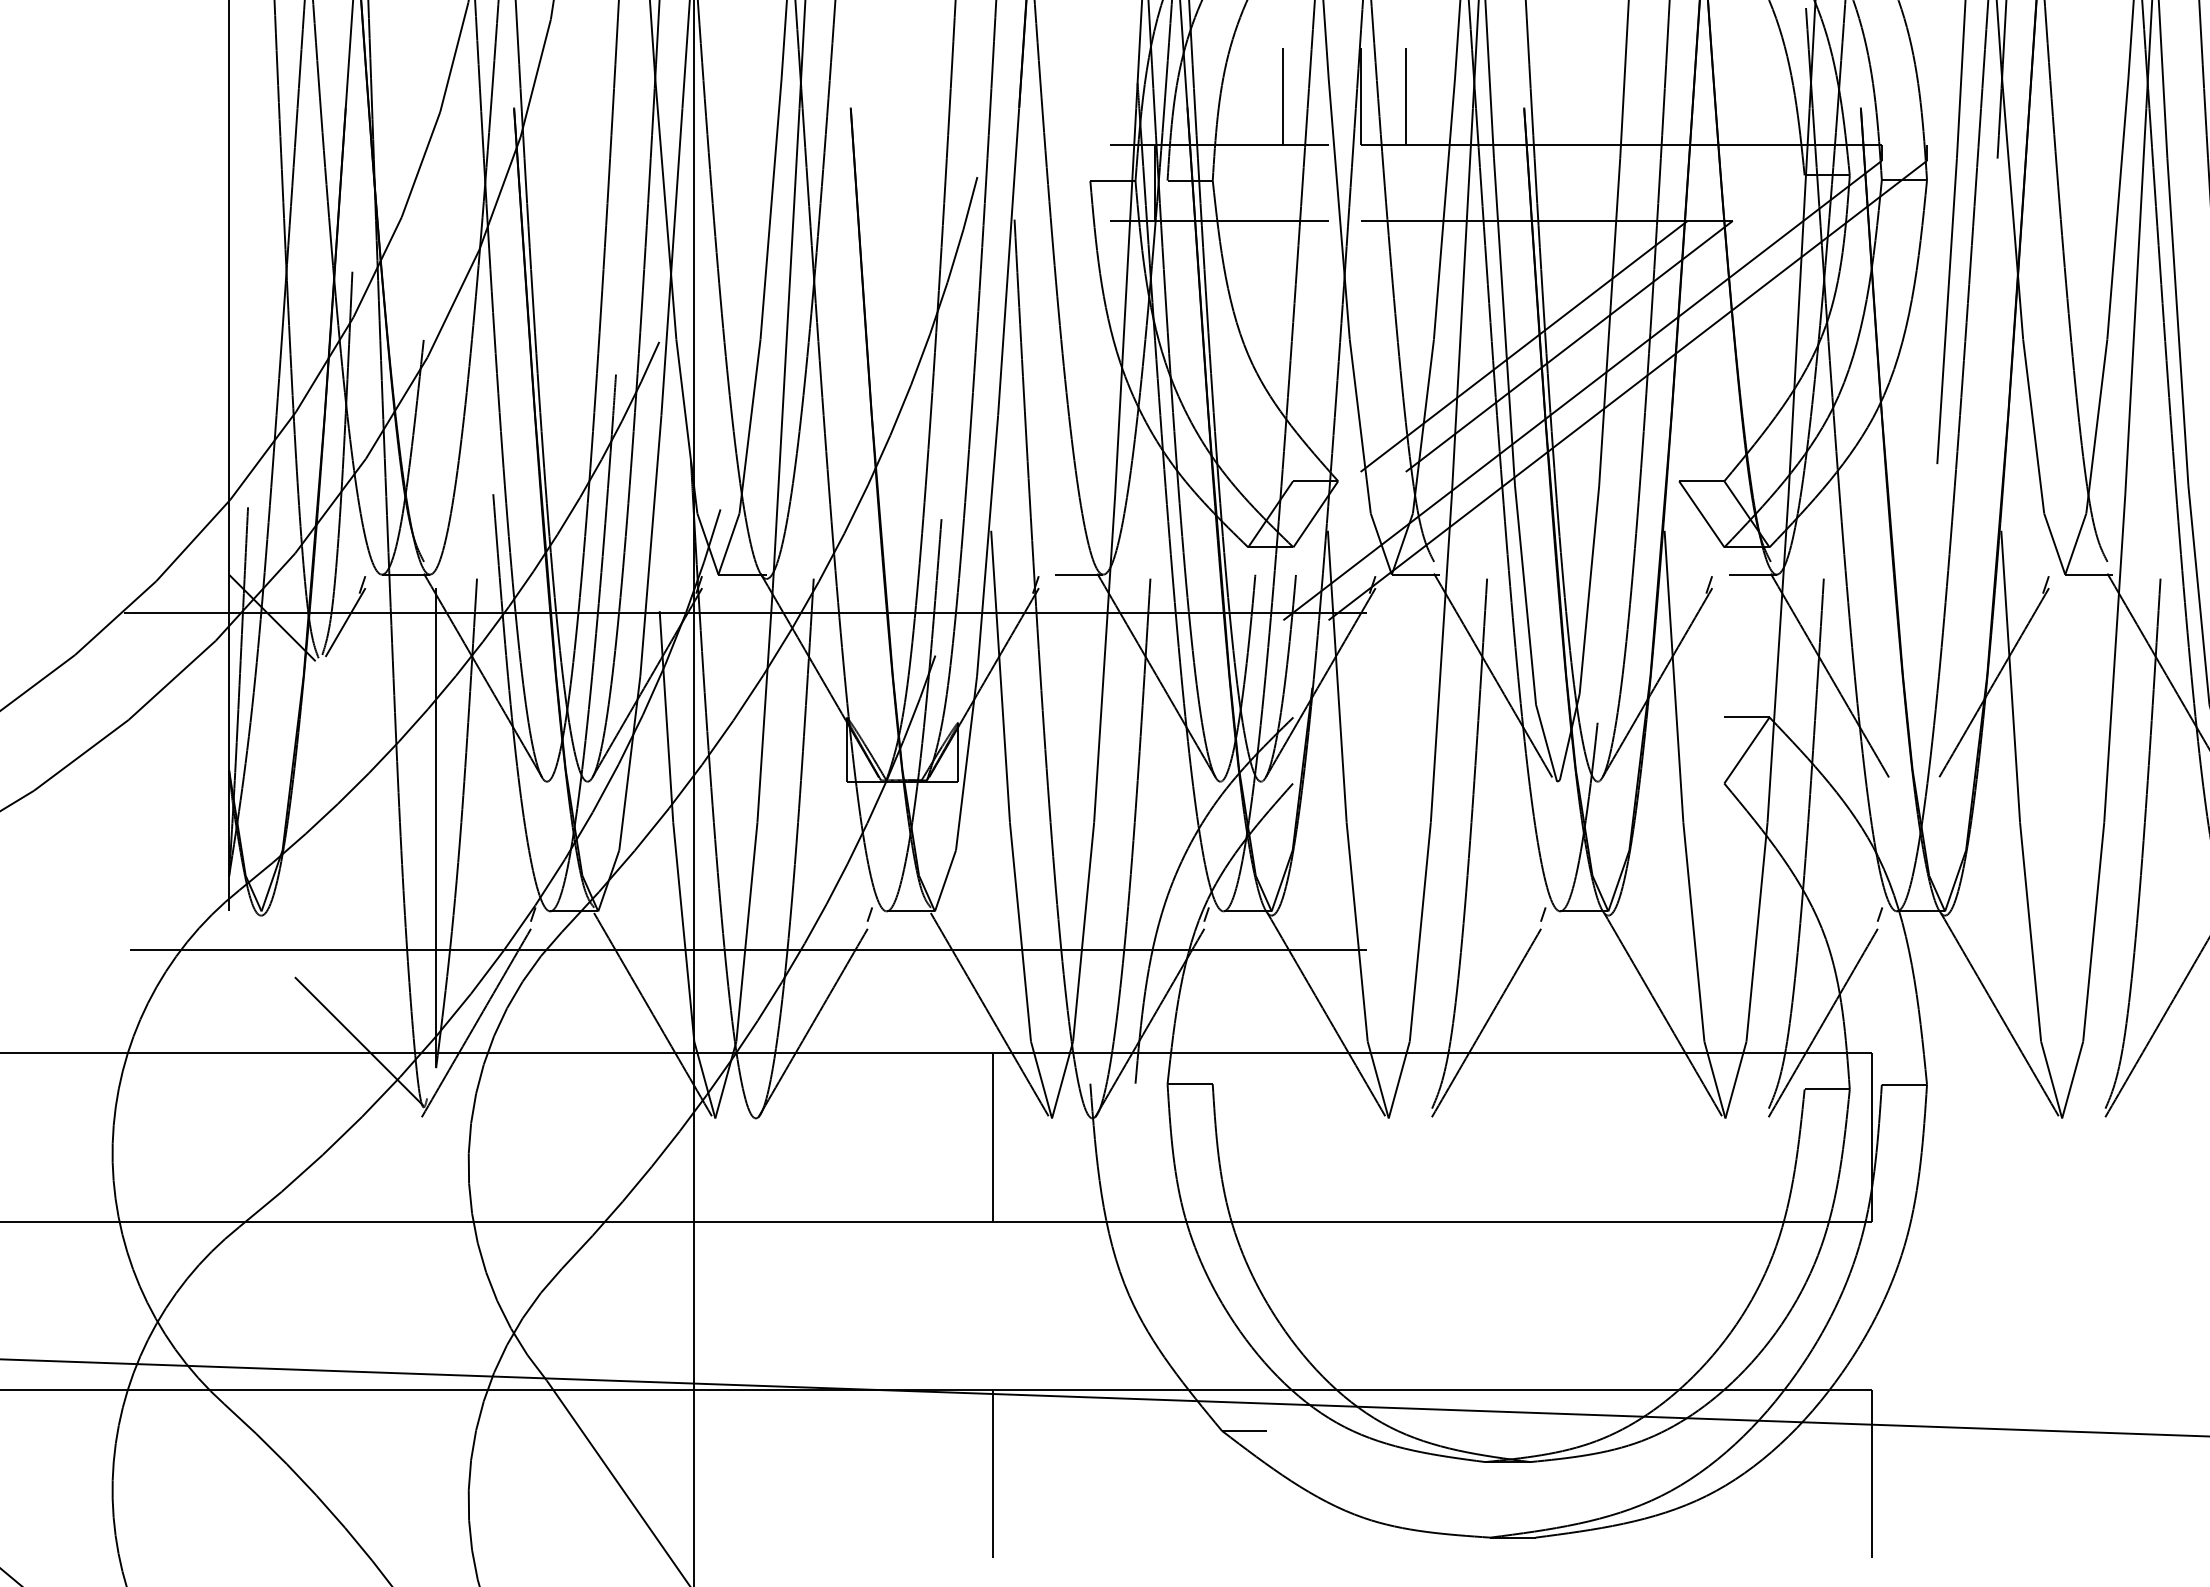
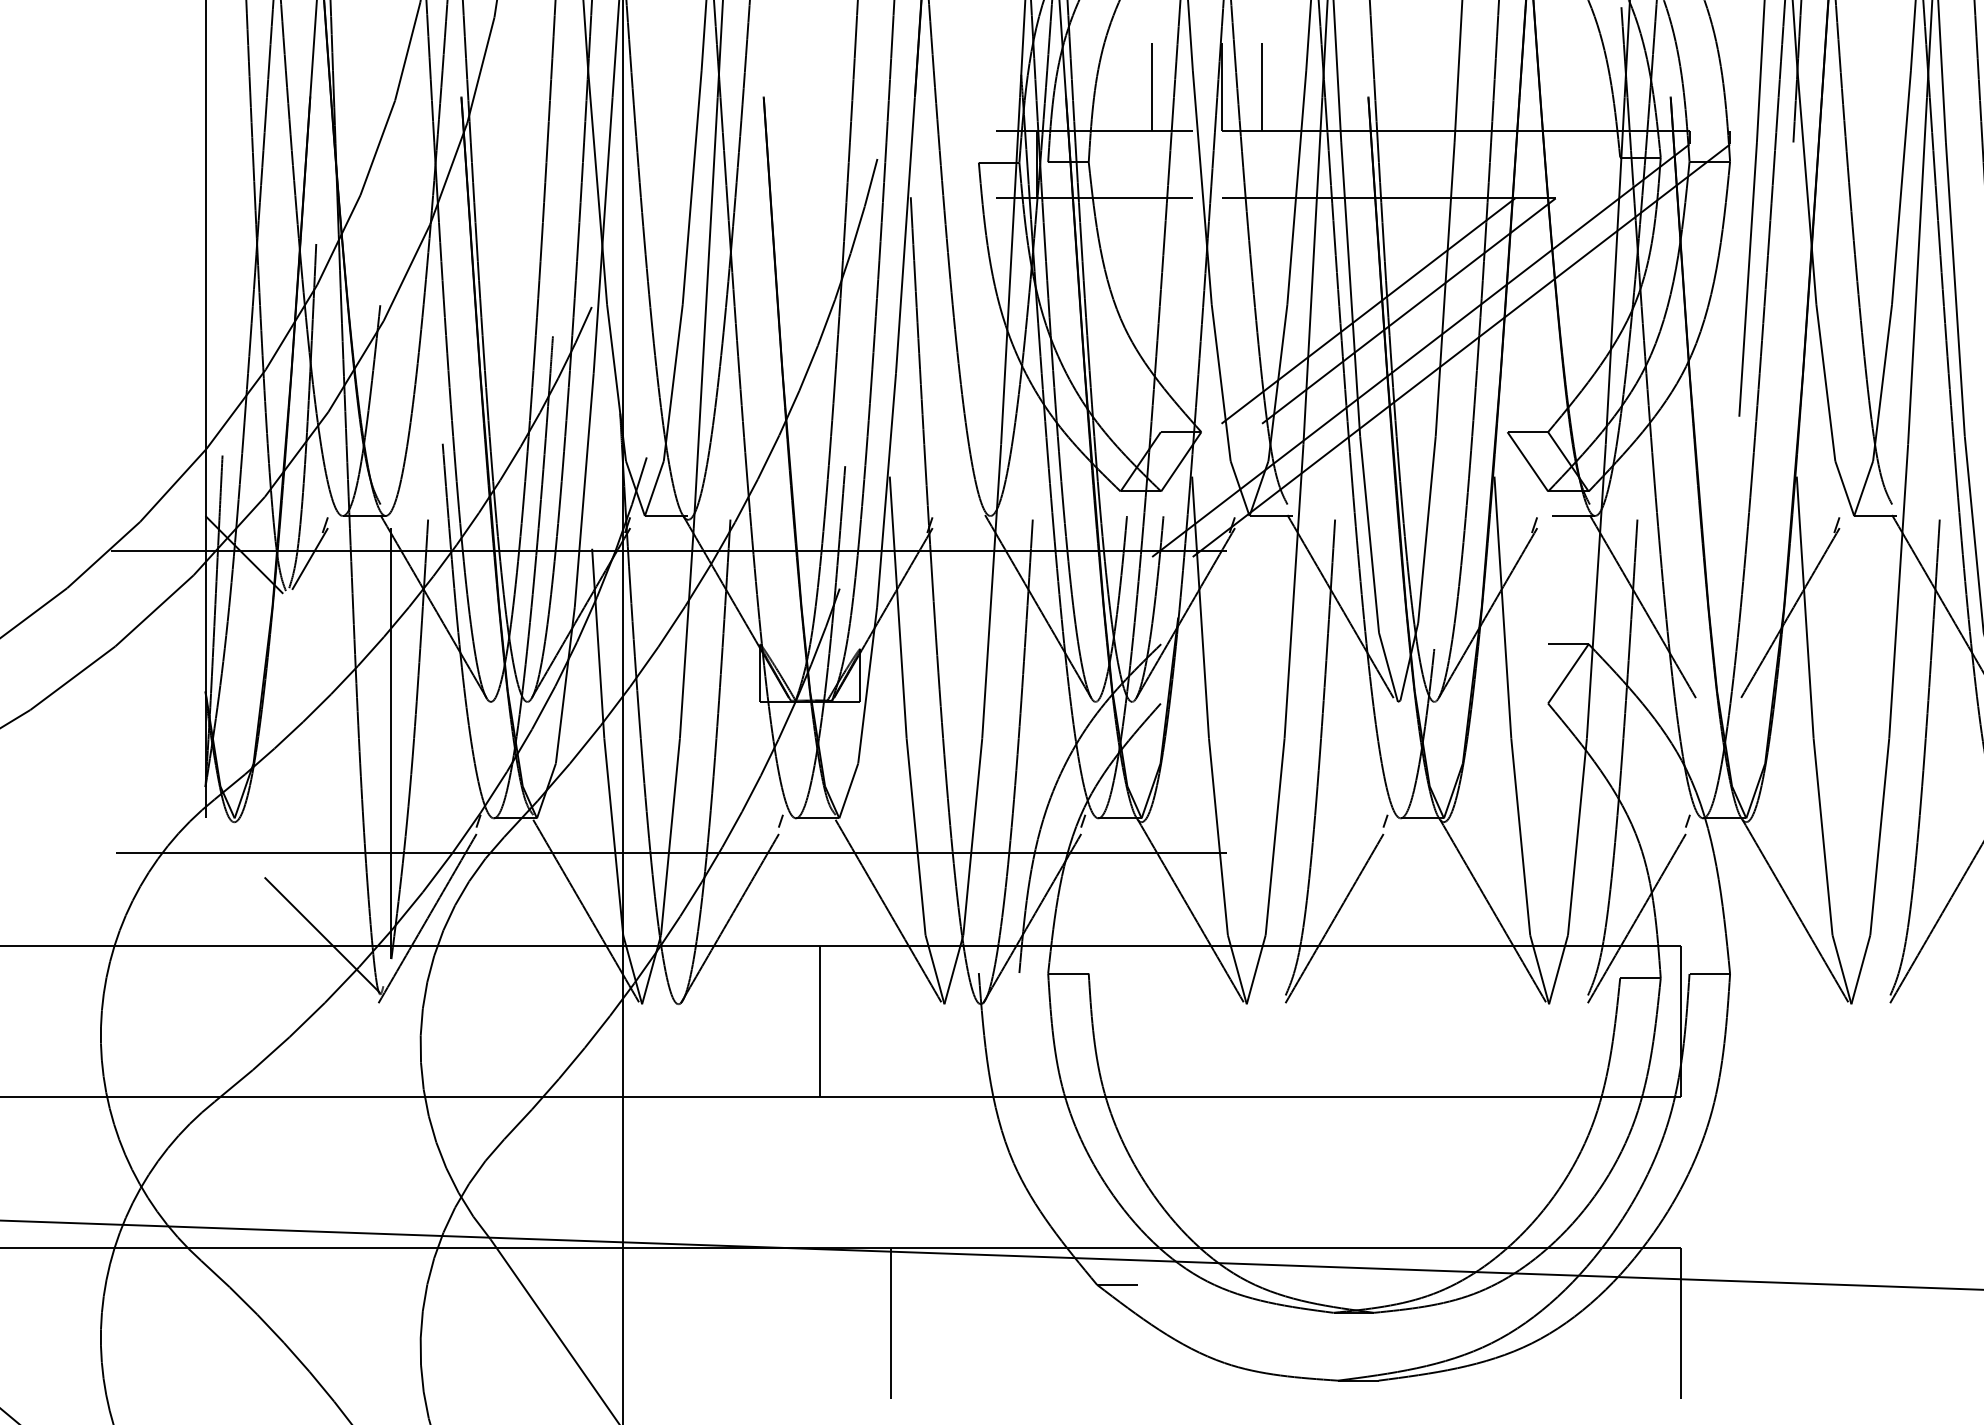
line: (1079, 574) -> (969, 515), removed
line: (992, 1137) -> (820, 1021), moved

